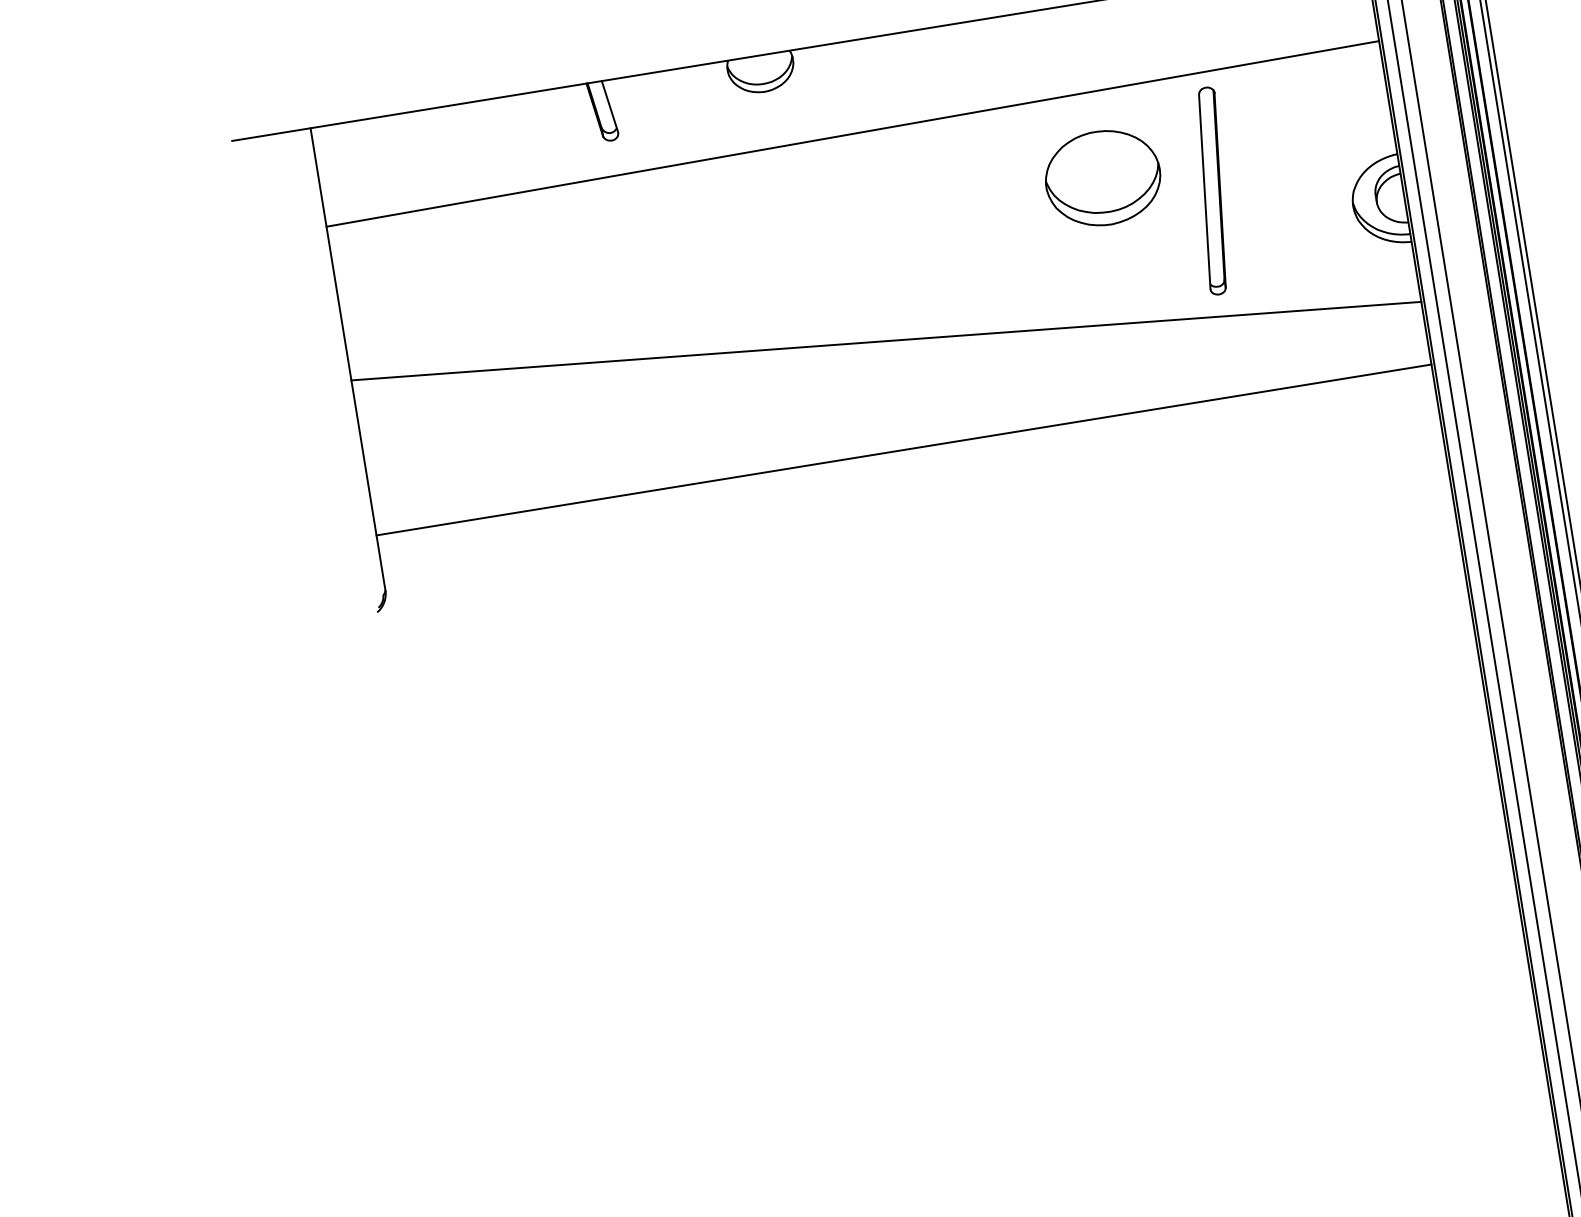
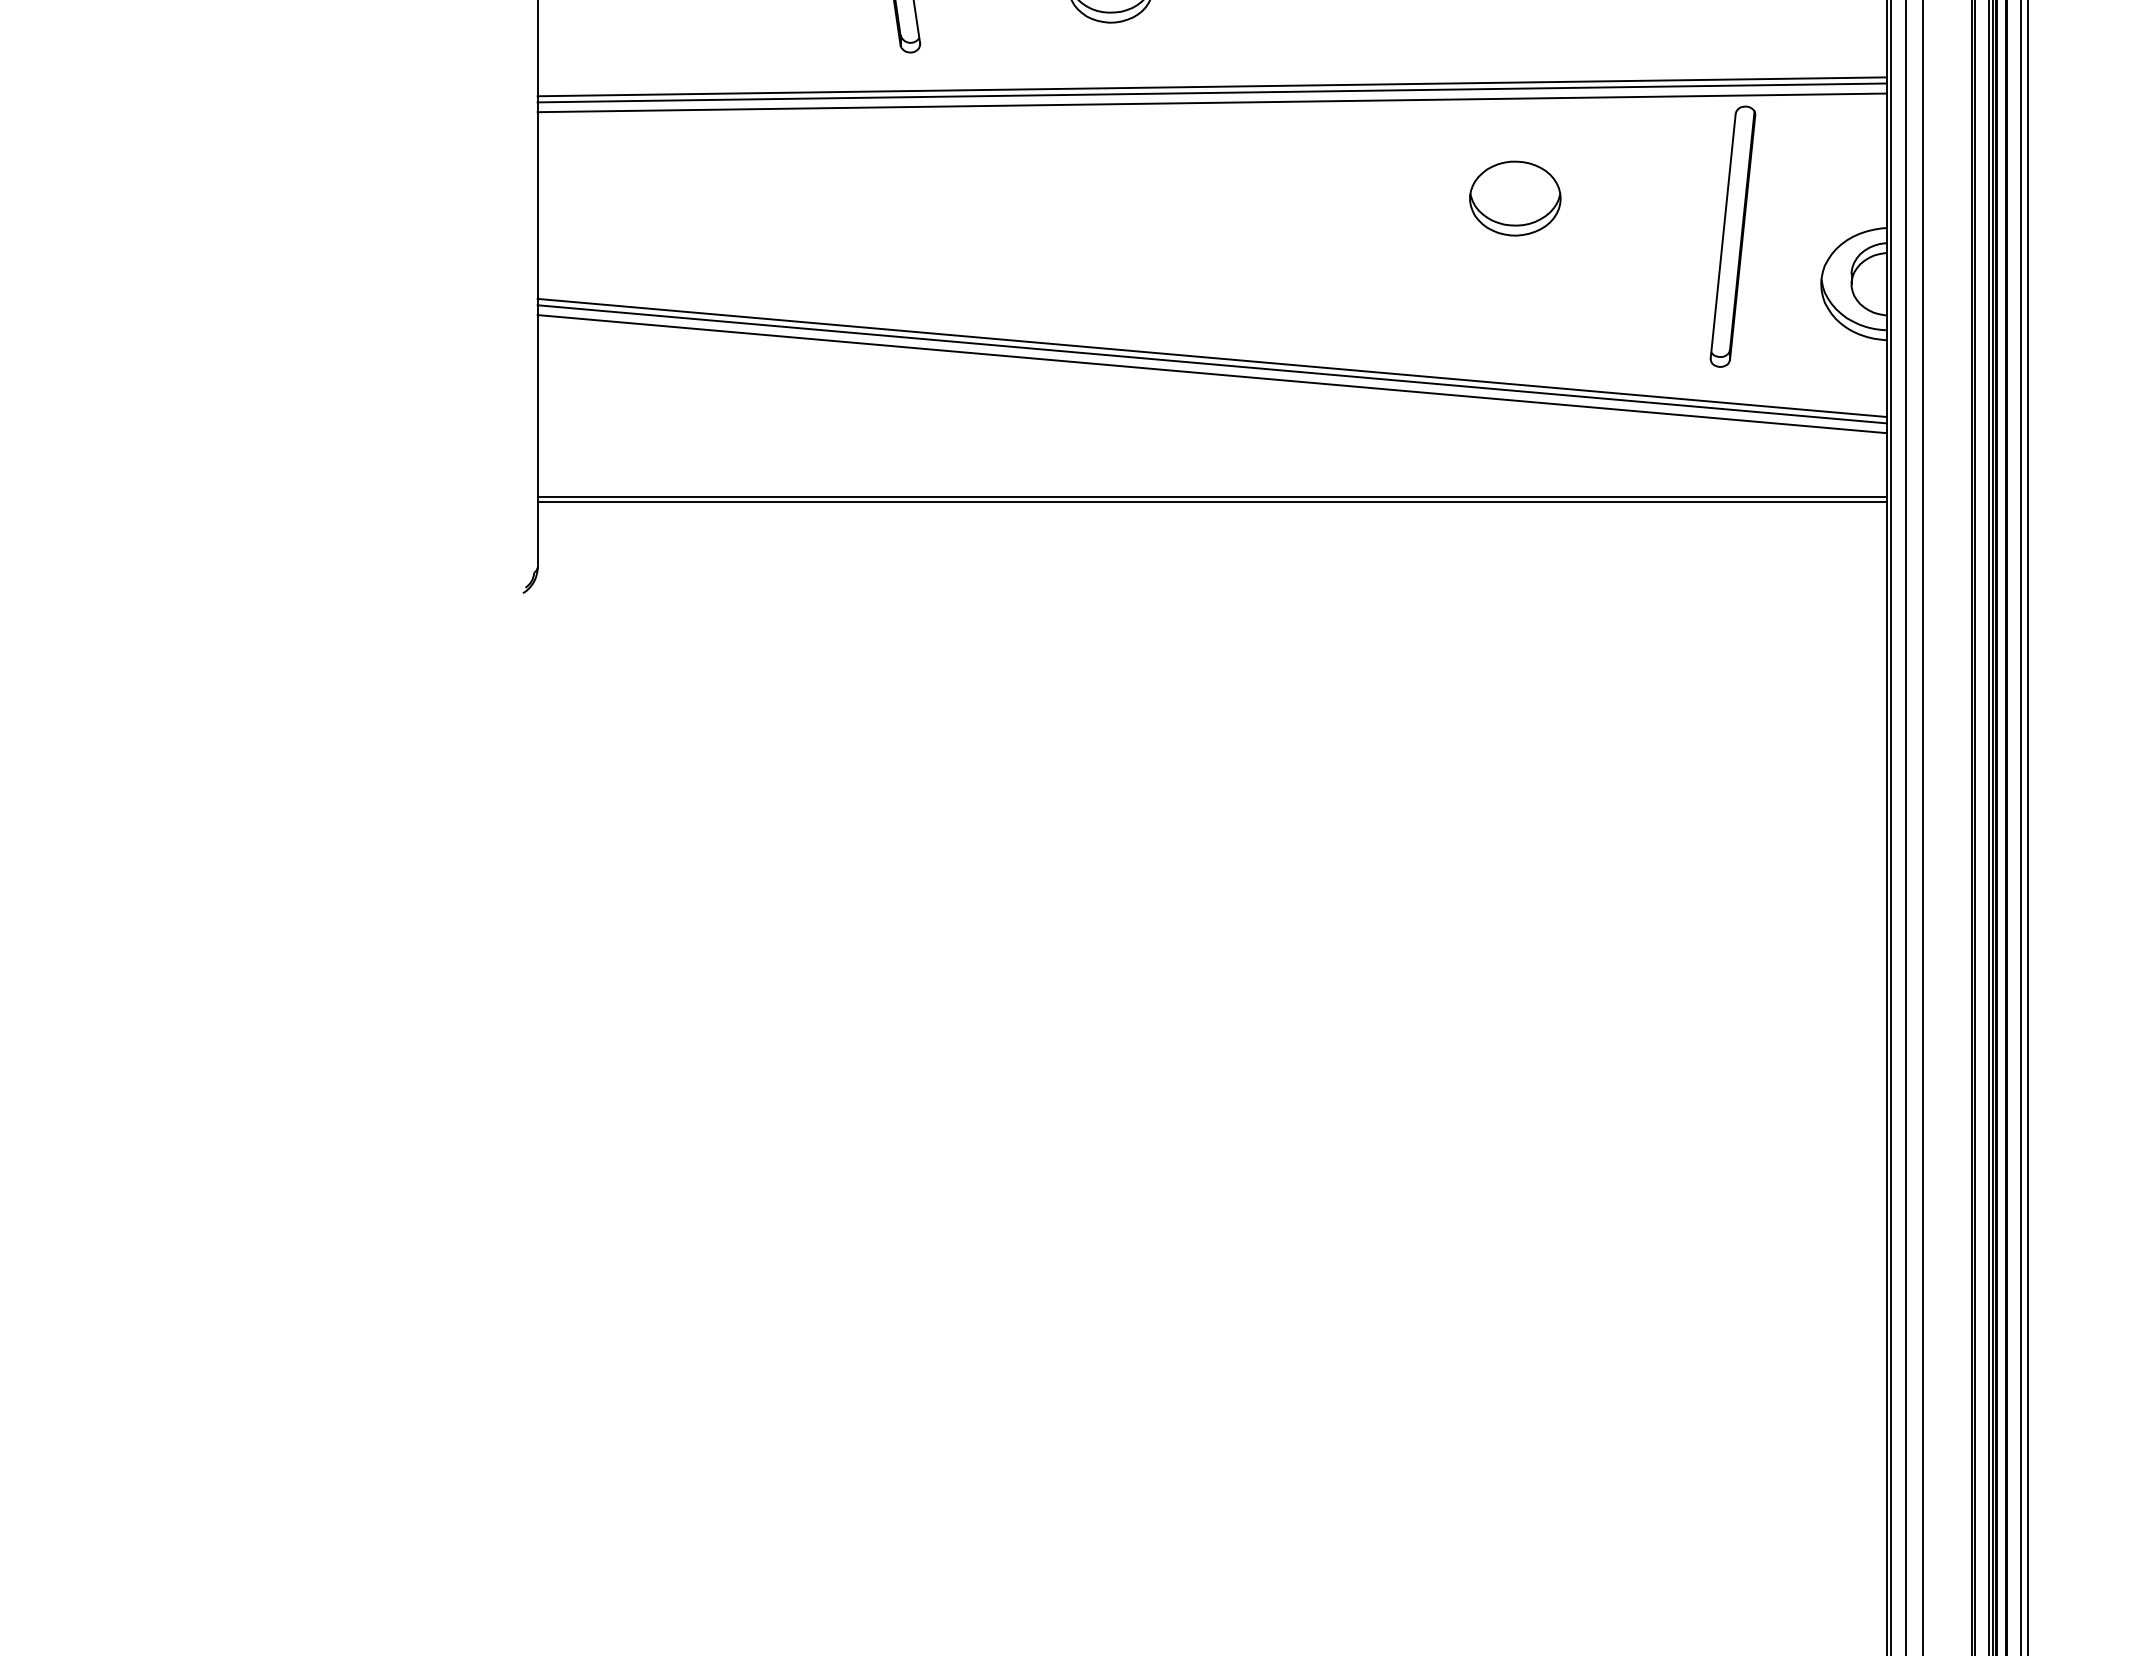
line: (851, 128) -> (1211, 86), added
line: (853, 141) -> (1211, 102), added
part: (1103, 178) -> (1515, 198), size x0.62
part: (1212, 190) -> (1732, 236), moved
line: (886, 346) -> (1211, 364), added
line: (887, 354) -> (1211, 374), added
line: (904, 454) -> (1211, 502), added

